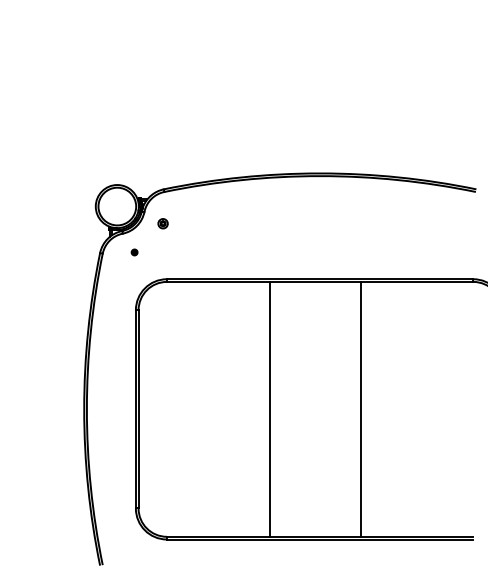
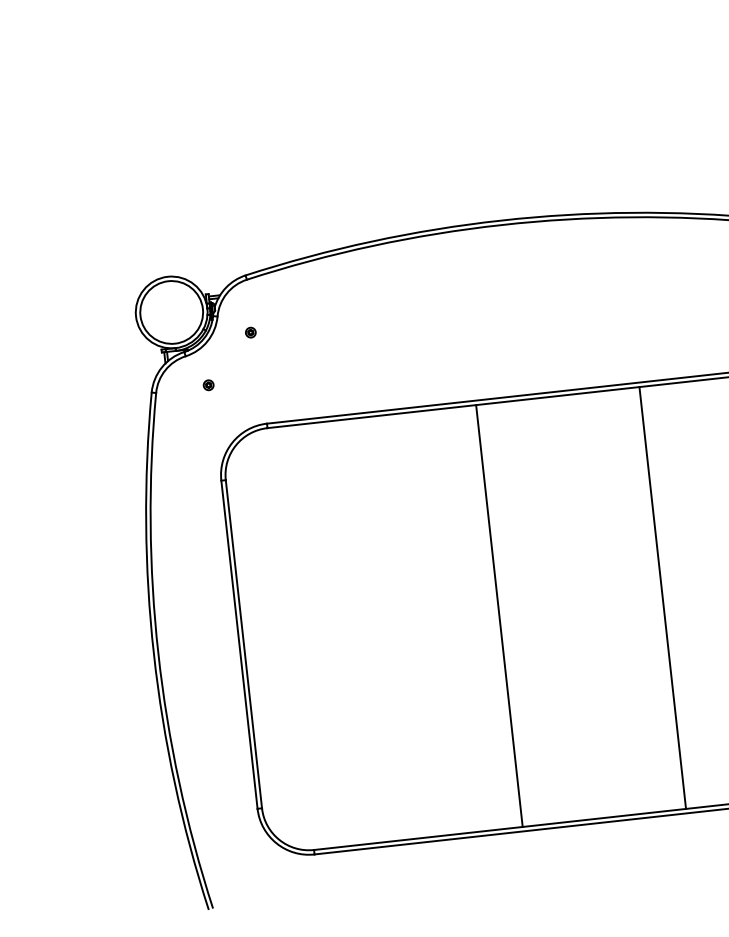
part: (163, 223) -> (251, 332), size x0.62
line: (269, 408) -> (498, 614), moved
line: (360, 408) -> (662, 596), moved

